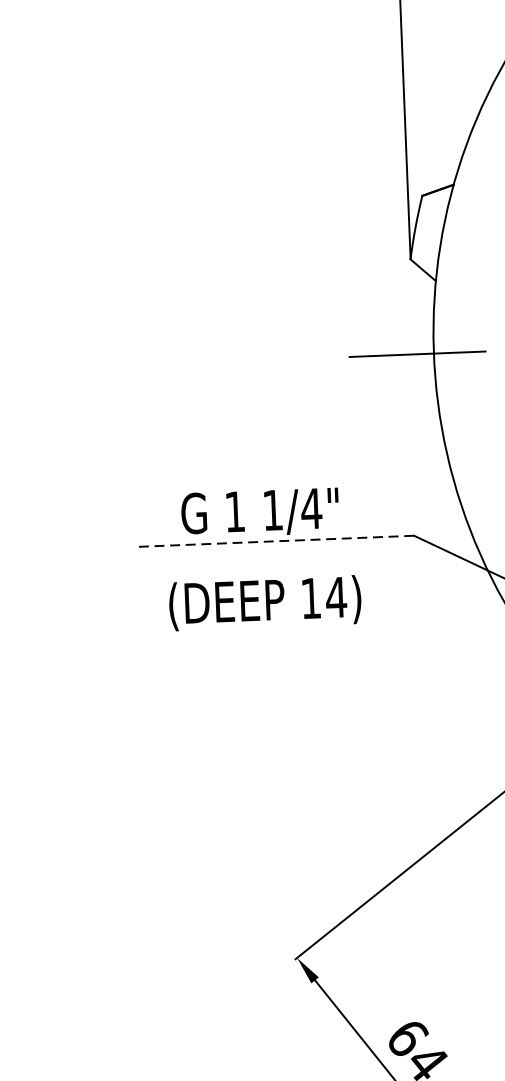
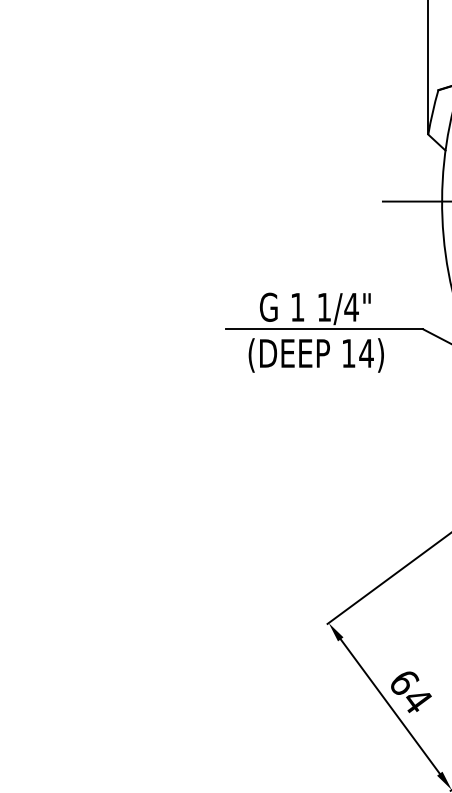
line: (274, 541) -> (324, 329), dashed -> solid
text: (264, 603) -> (315, 355), moved

